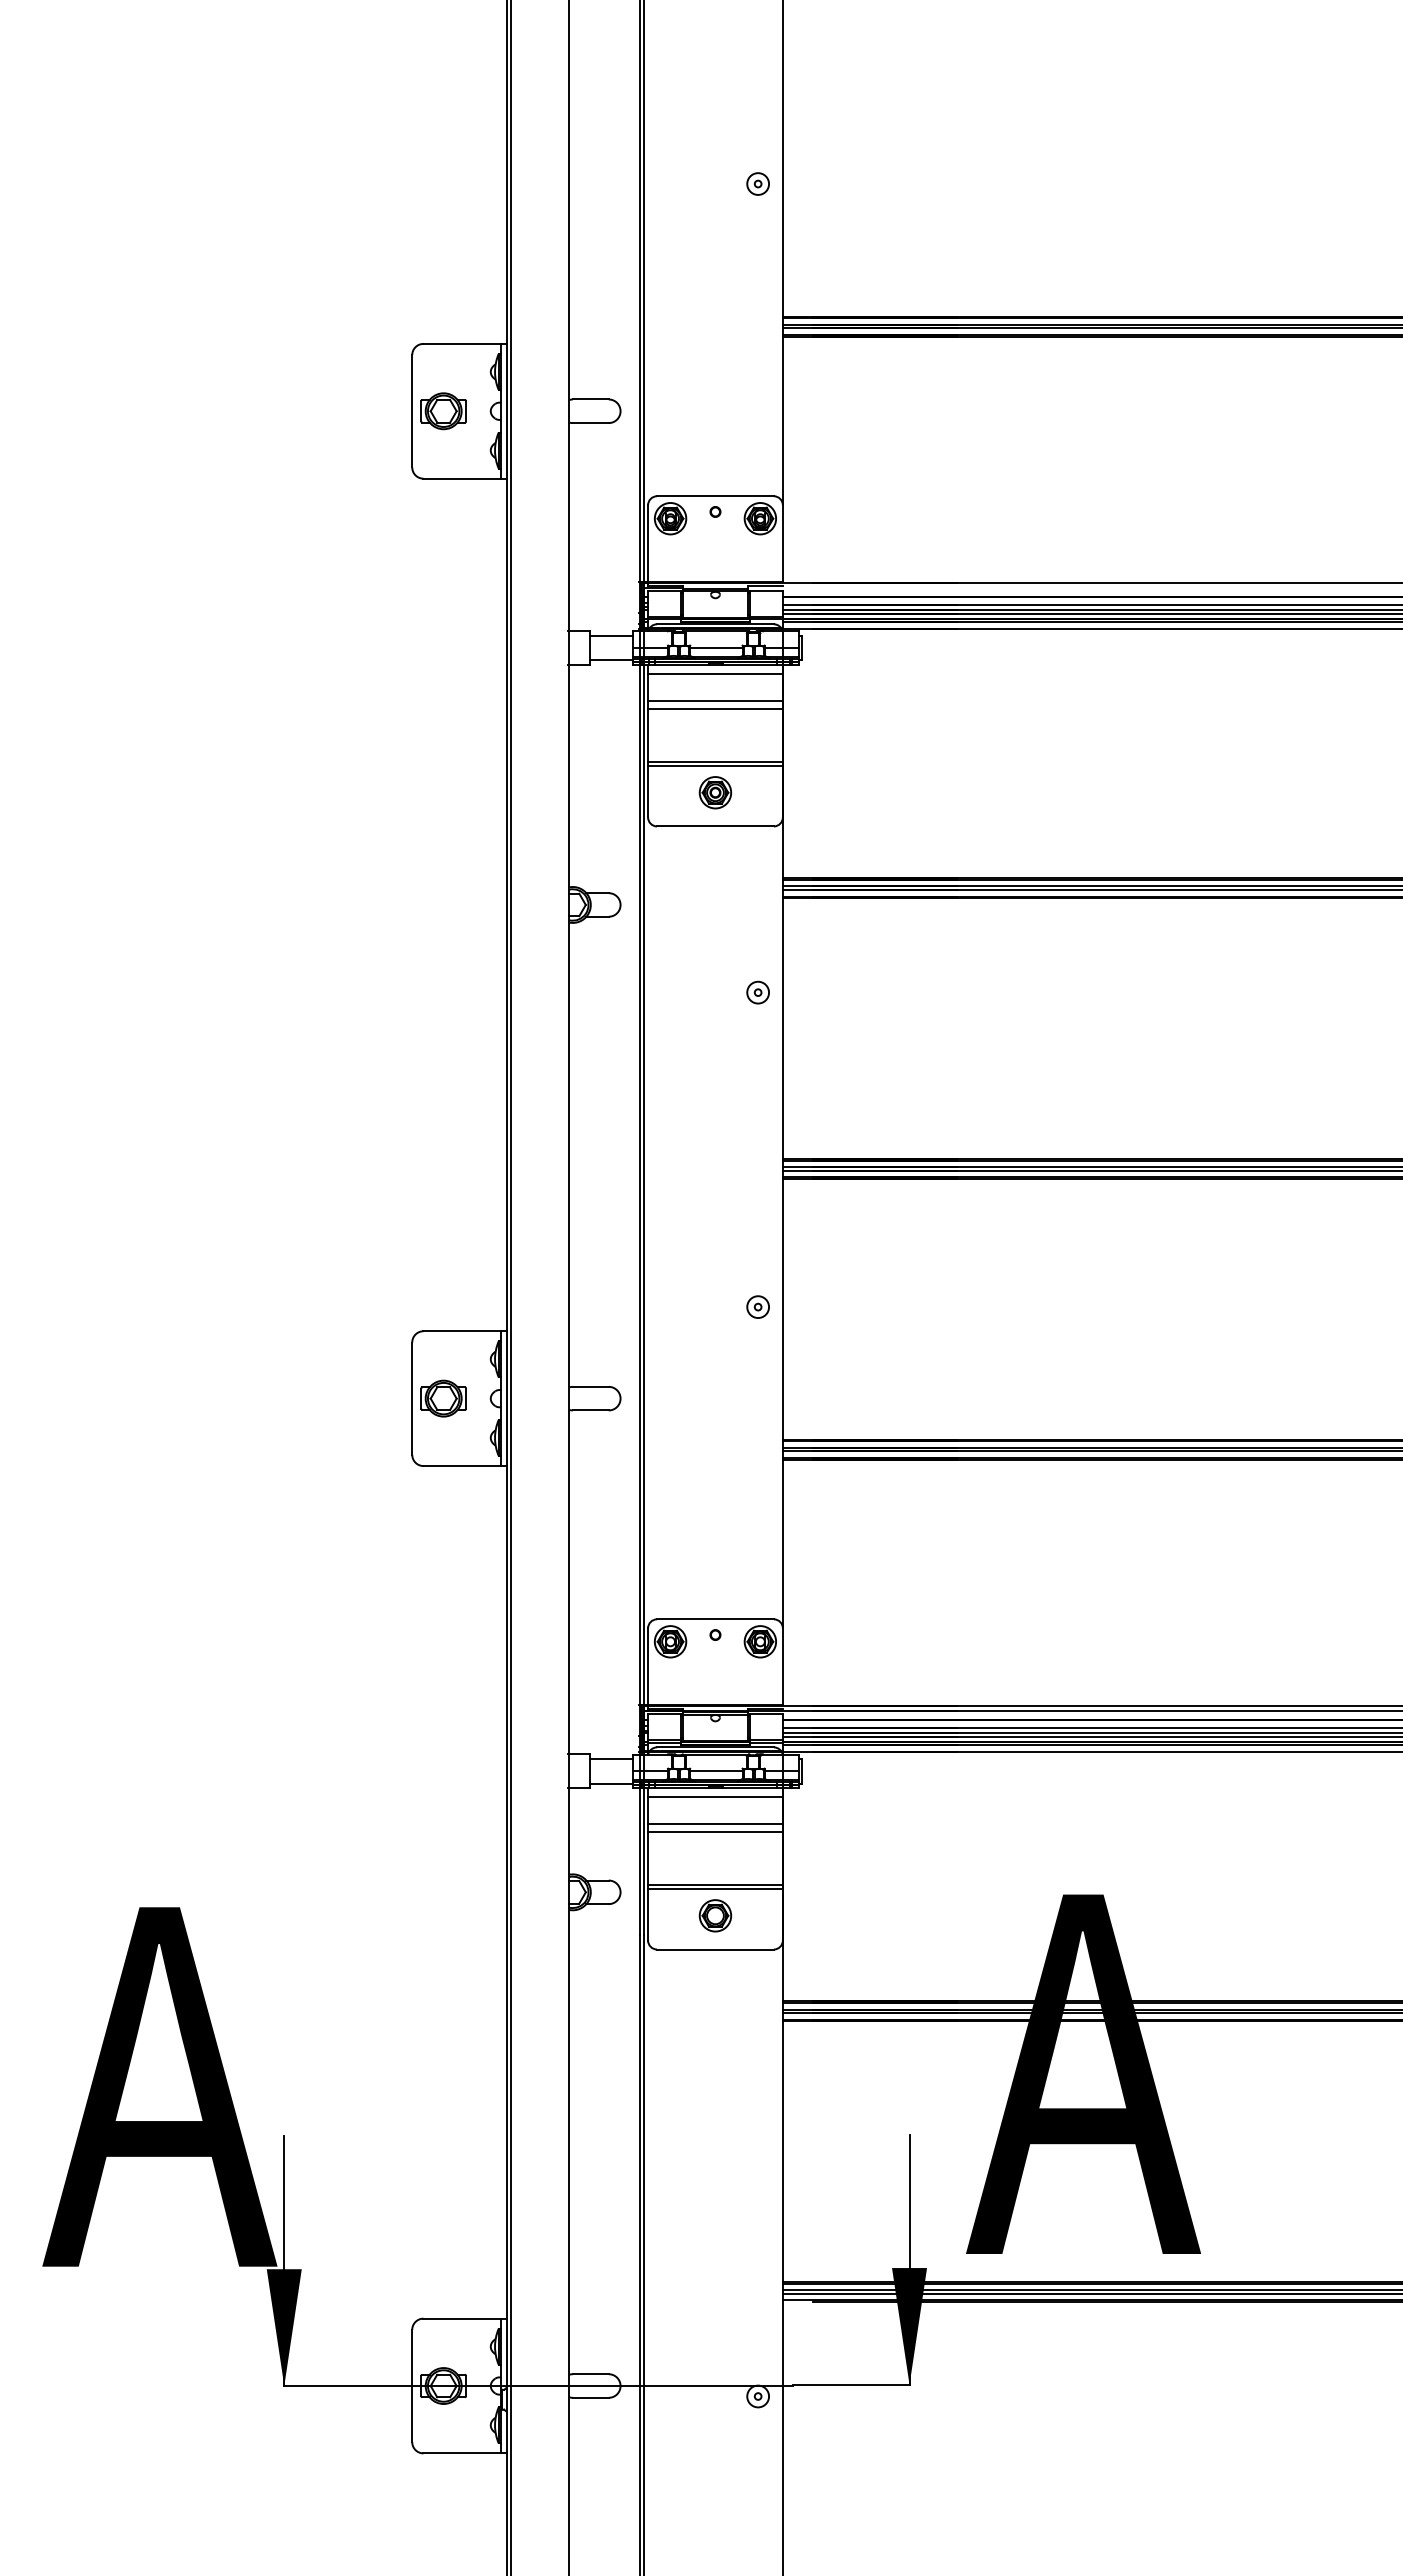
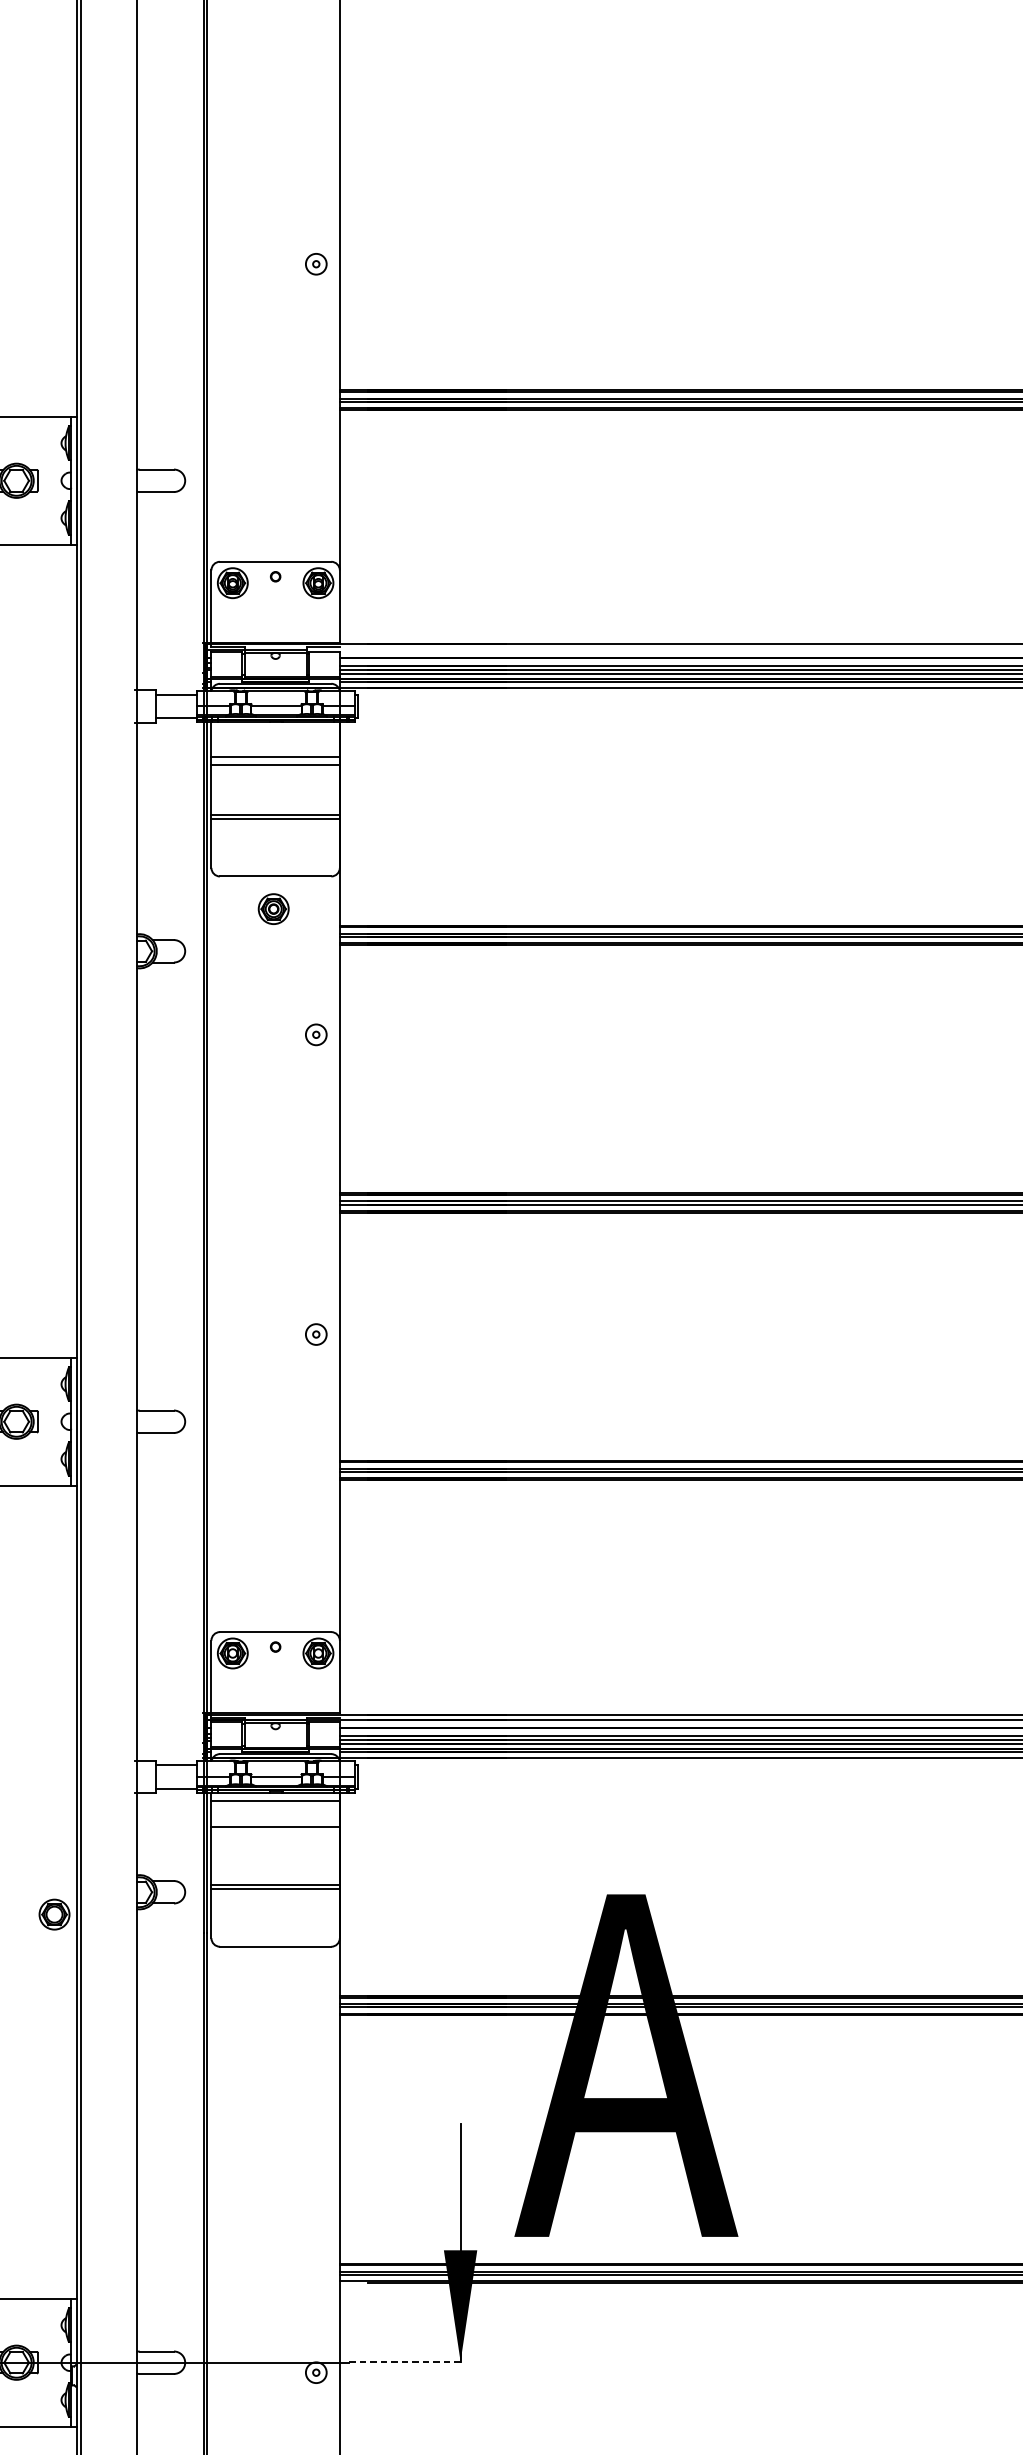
line: (715, 673) -> (275, 730), removed
part: (715, 792) -> (273, 908), moved
line: (715, 1832) -> (275, 1835), removed
part: (715, 1915) -> (54, 1914), moved
line: (851, 2384) -> (405, 2361), solid -> dashed

